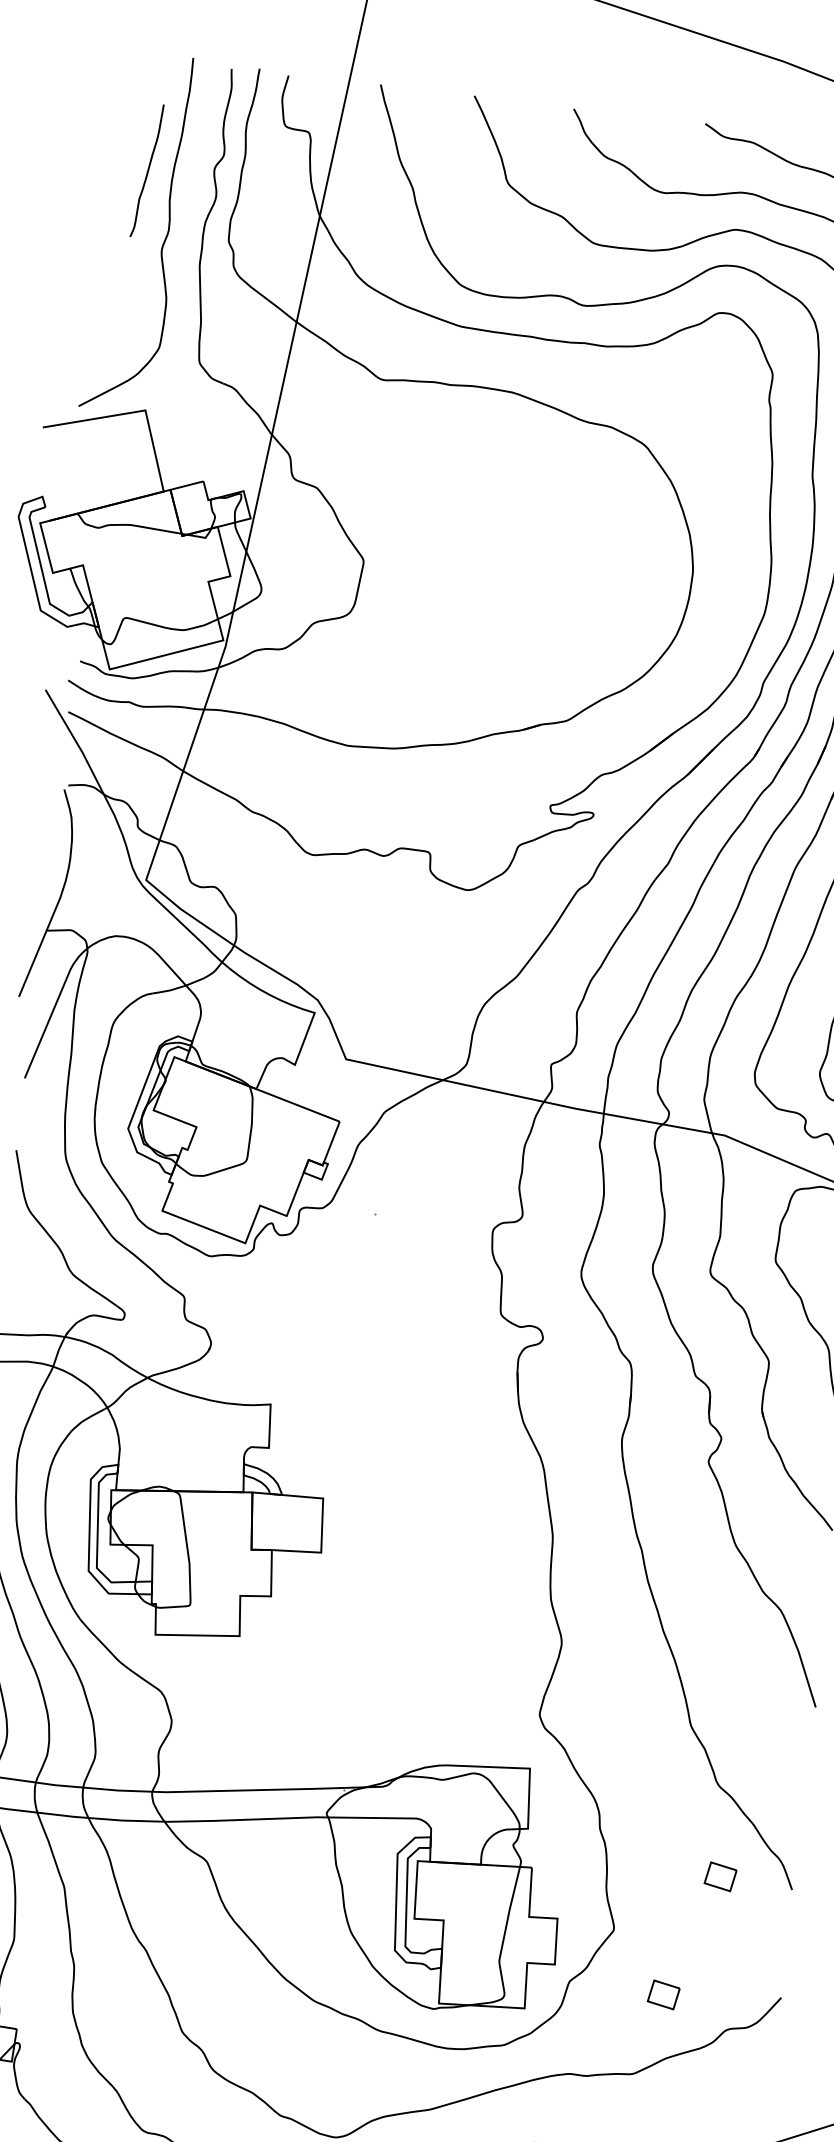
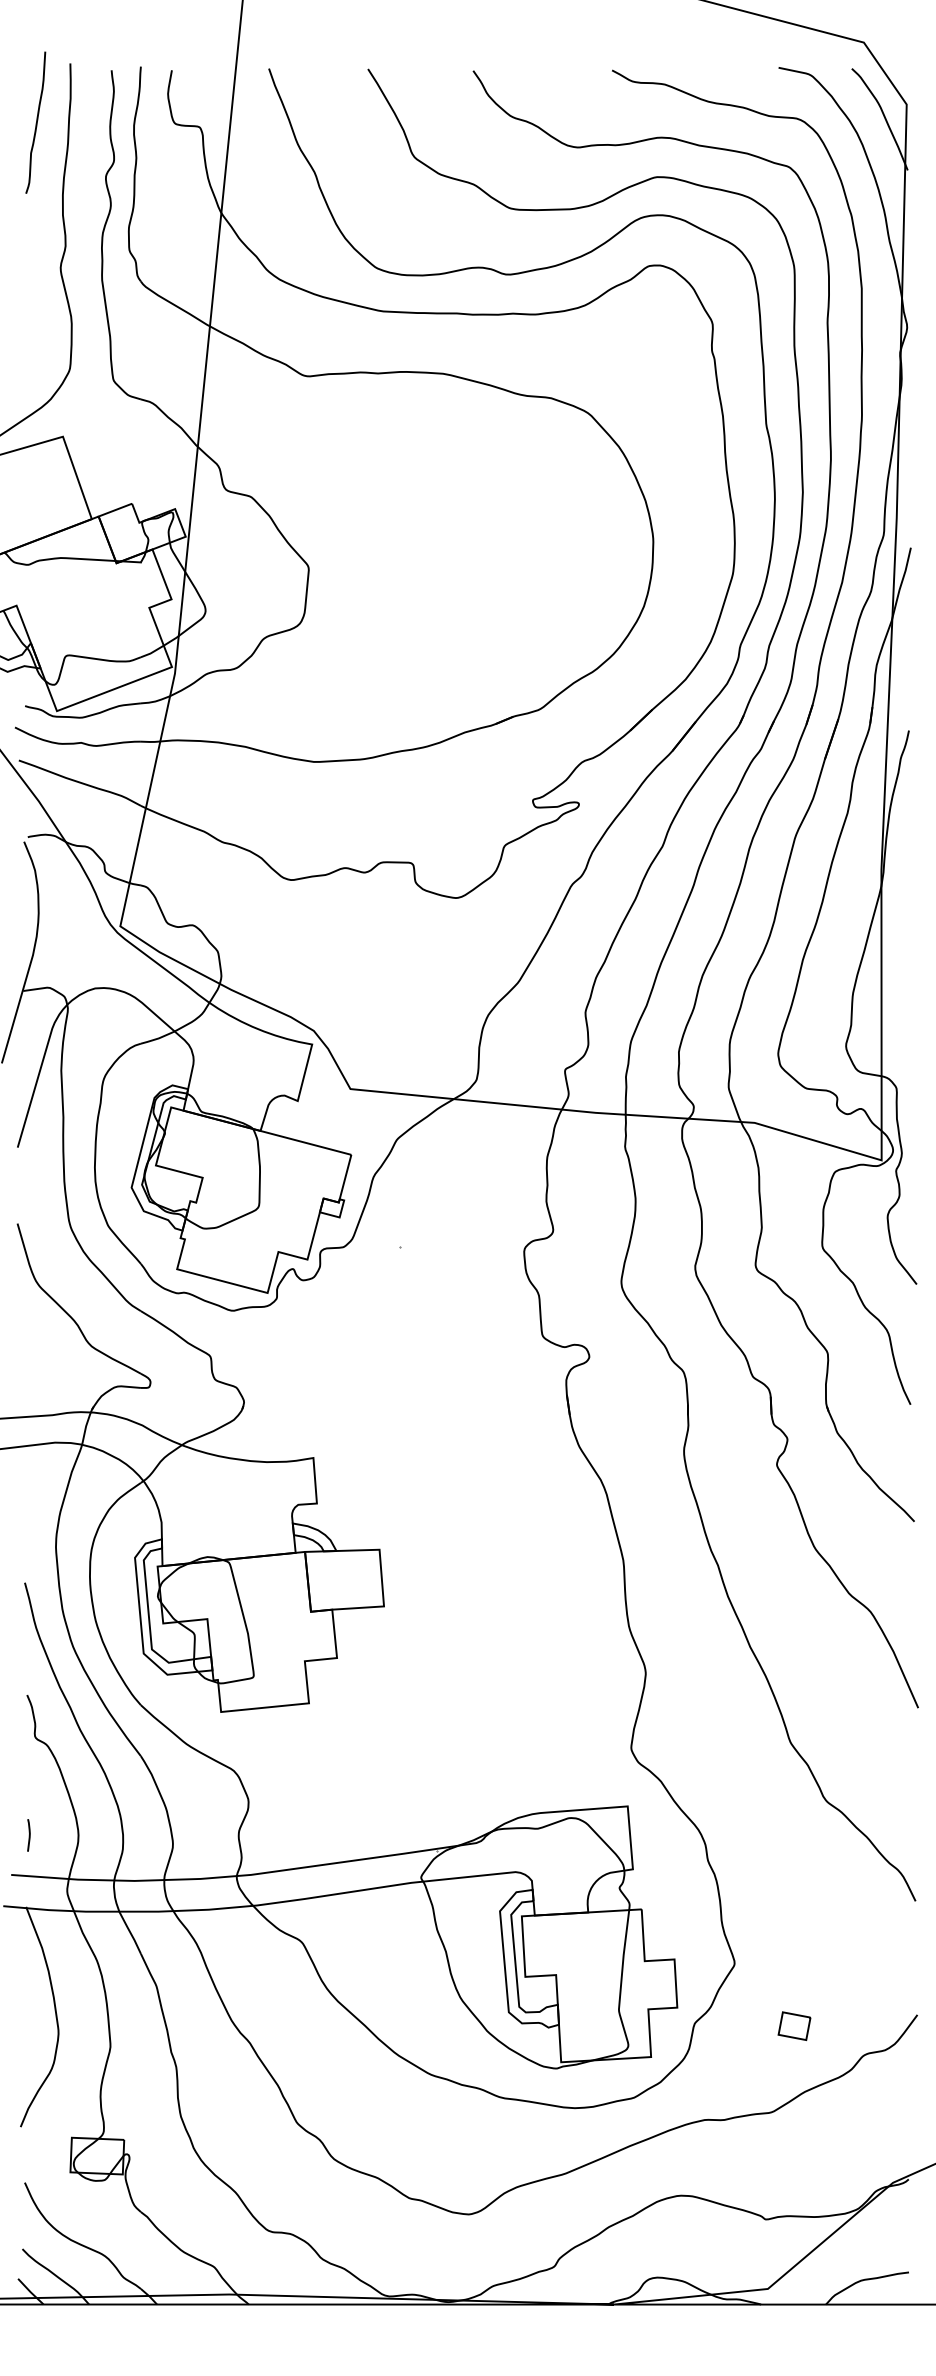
curve: (147, 170) -> (36, 122), moved
part: (720, 1876) -> (839, 1895), removed

